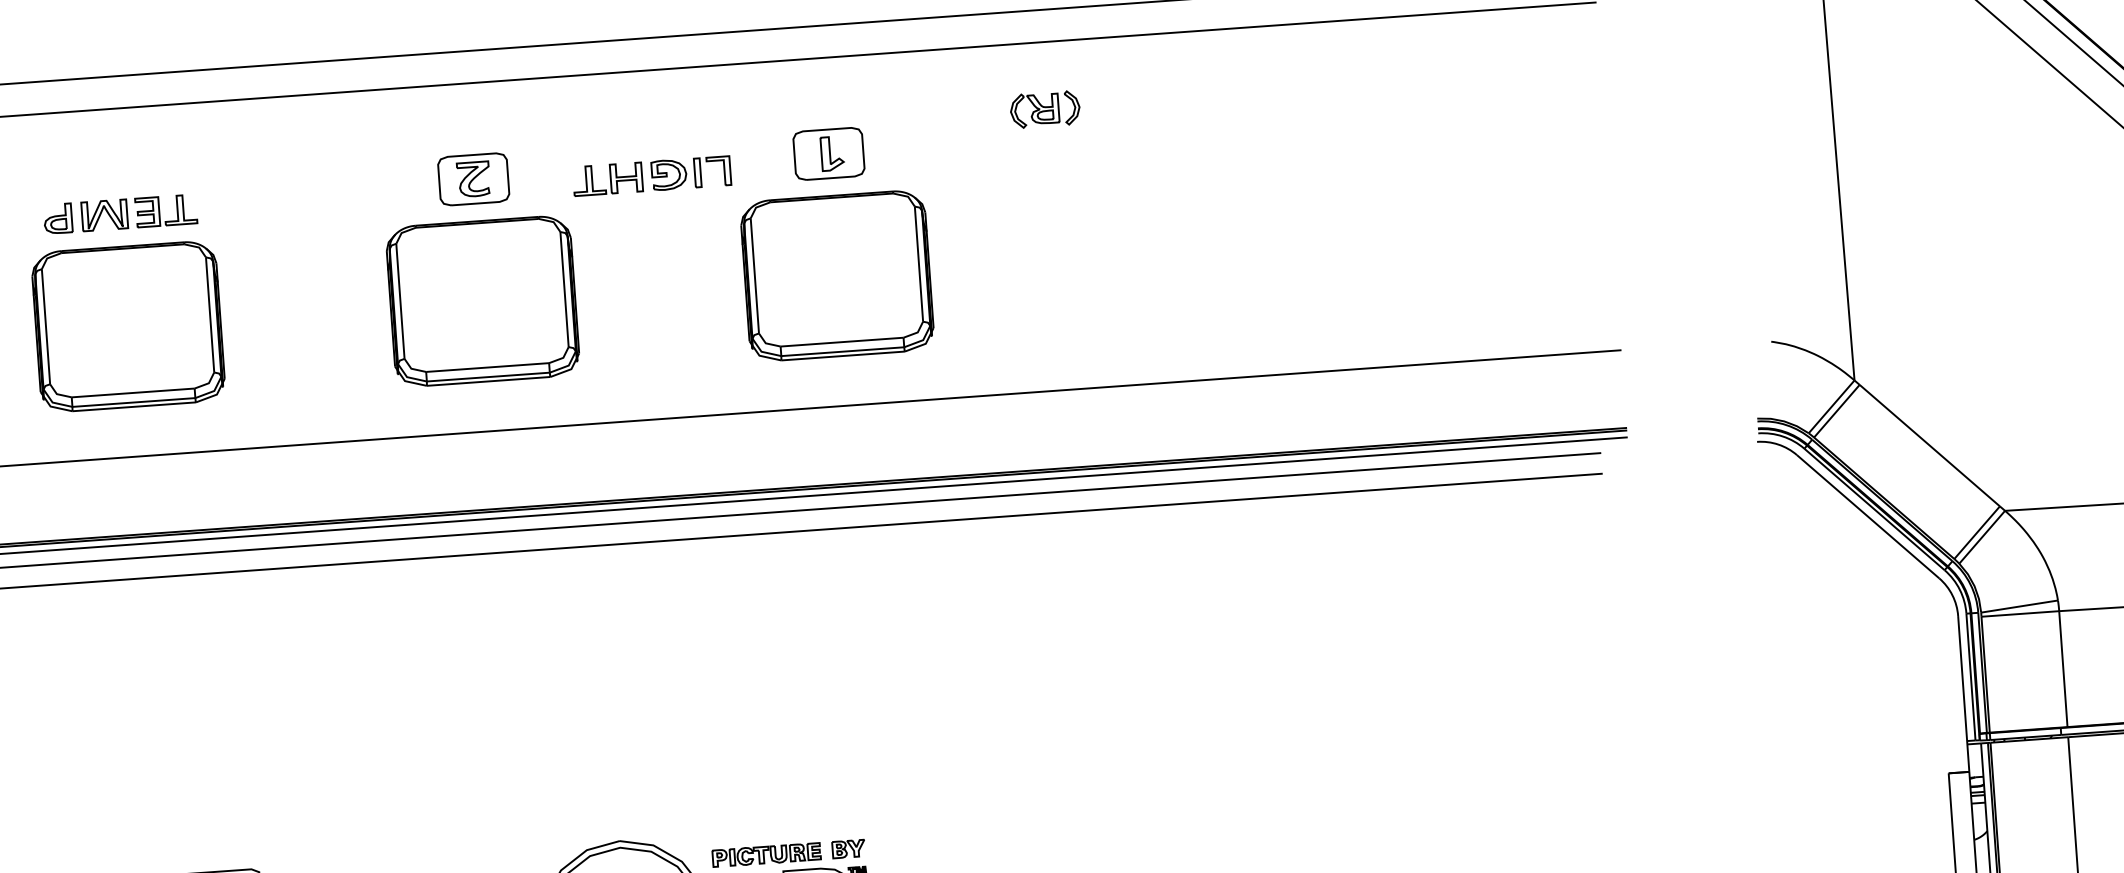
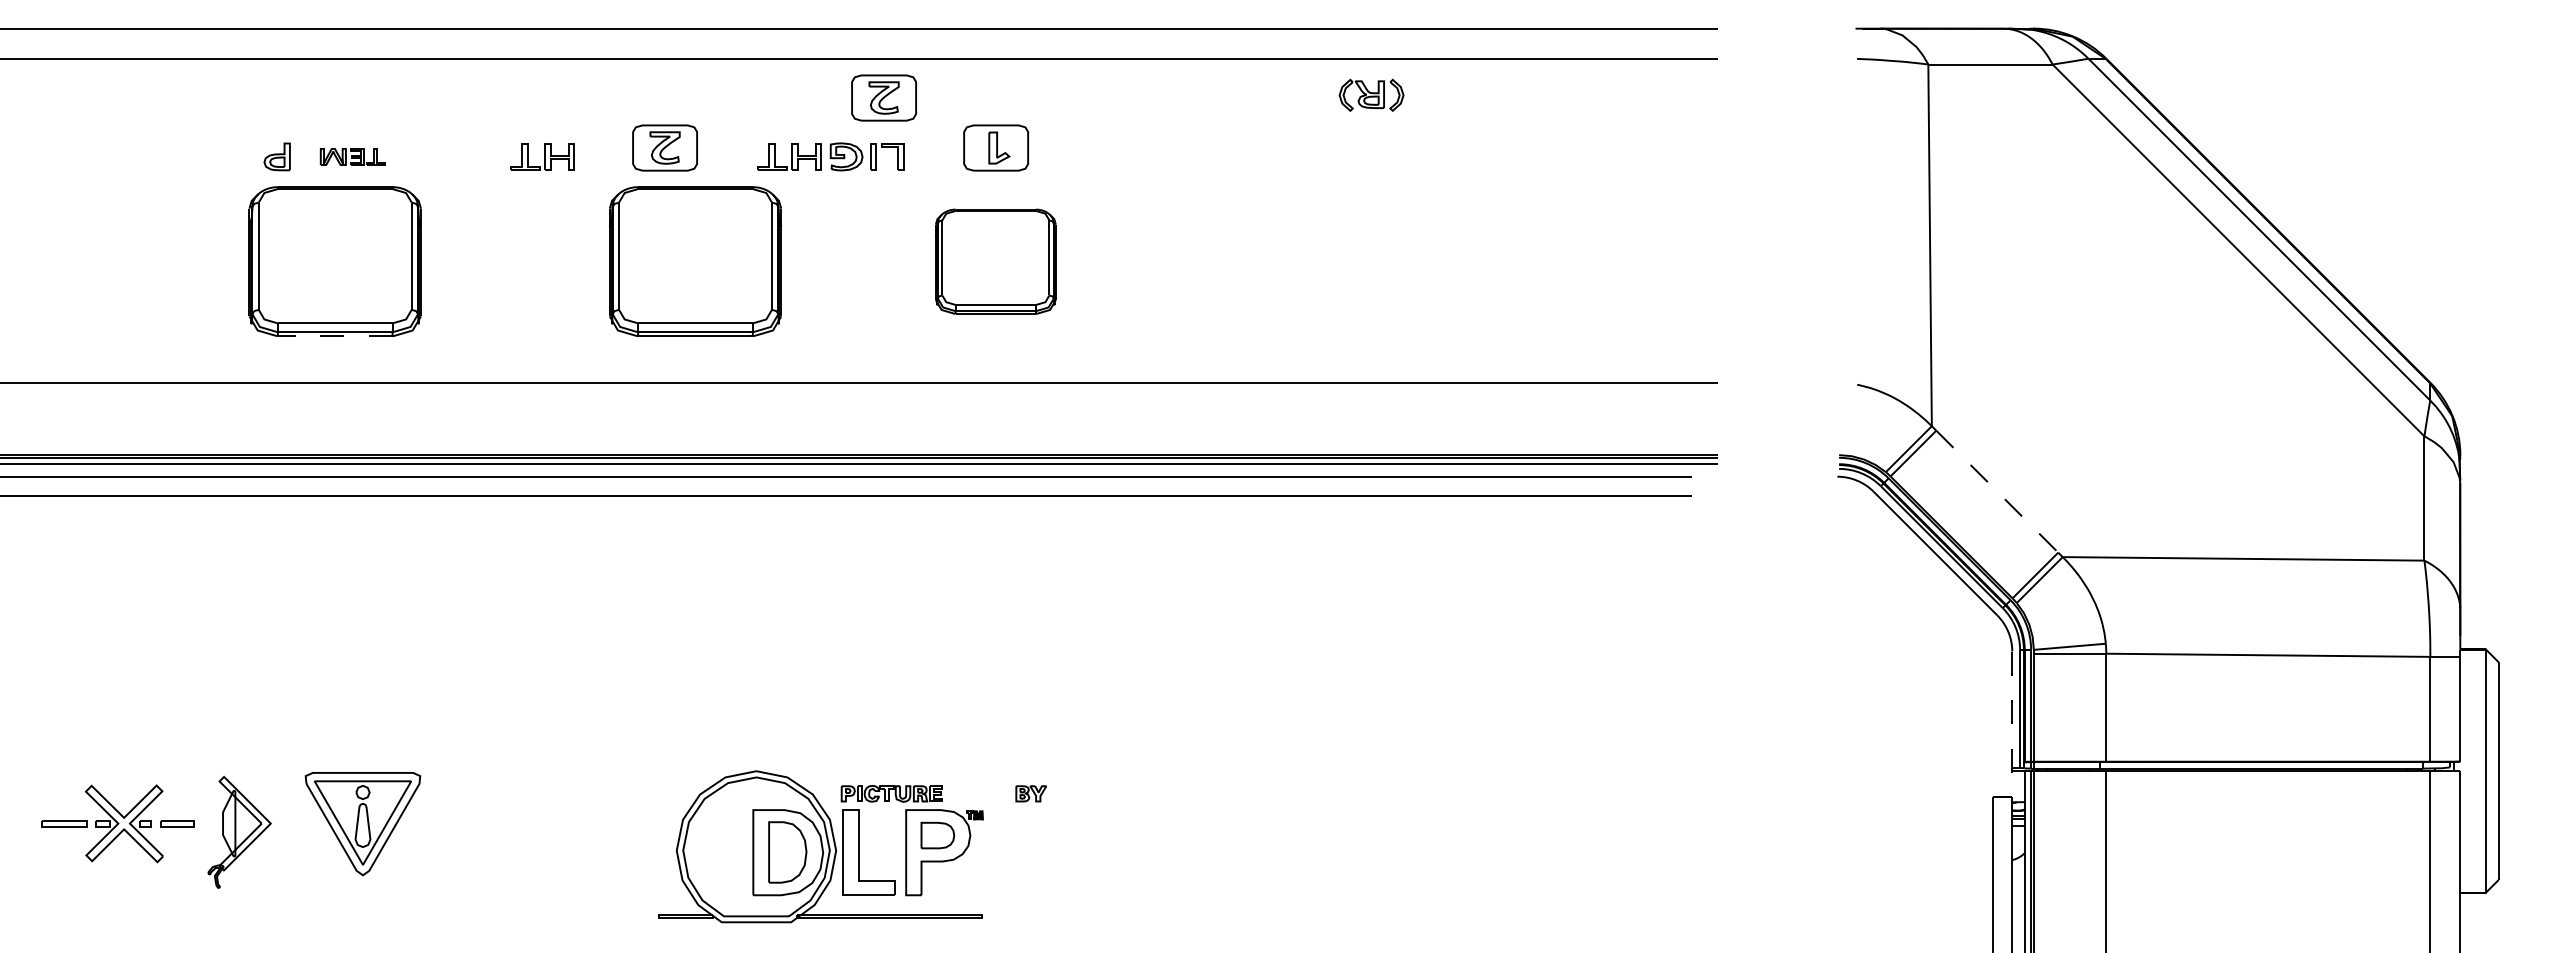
part: (704, 108) -> (883, 97), added
part: (1045, 108) -> (1371, 94), moved
part: (342, 197) -> (542, 156), added
part: (138, 212) -> (352, 156), size x0.6
part: (837, 275) -> (995, 261), size x0.7
part: (482, 301) -> (695, 261), moved
line: (134, 406) -> (335, 336), solid -> dashed
line: (1930, 445) -> (1997, 491), solid -> dashed
line: (1964, 694) -> (2012, 724), solid -> dashed
part: (847, 848) -> (1030, 793), moved

